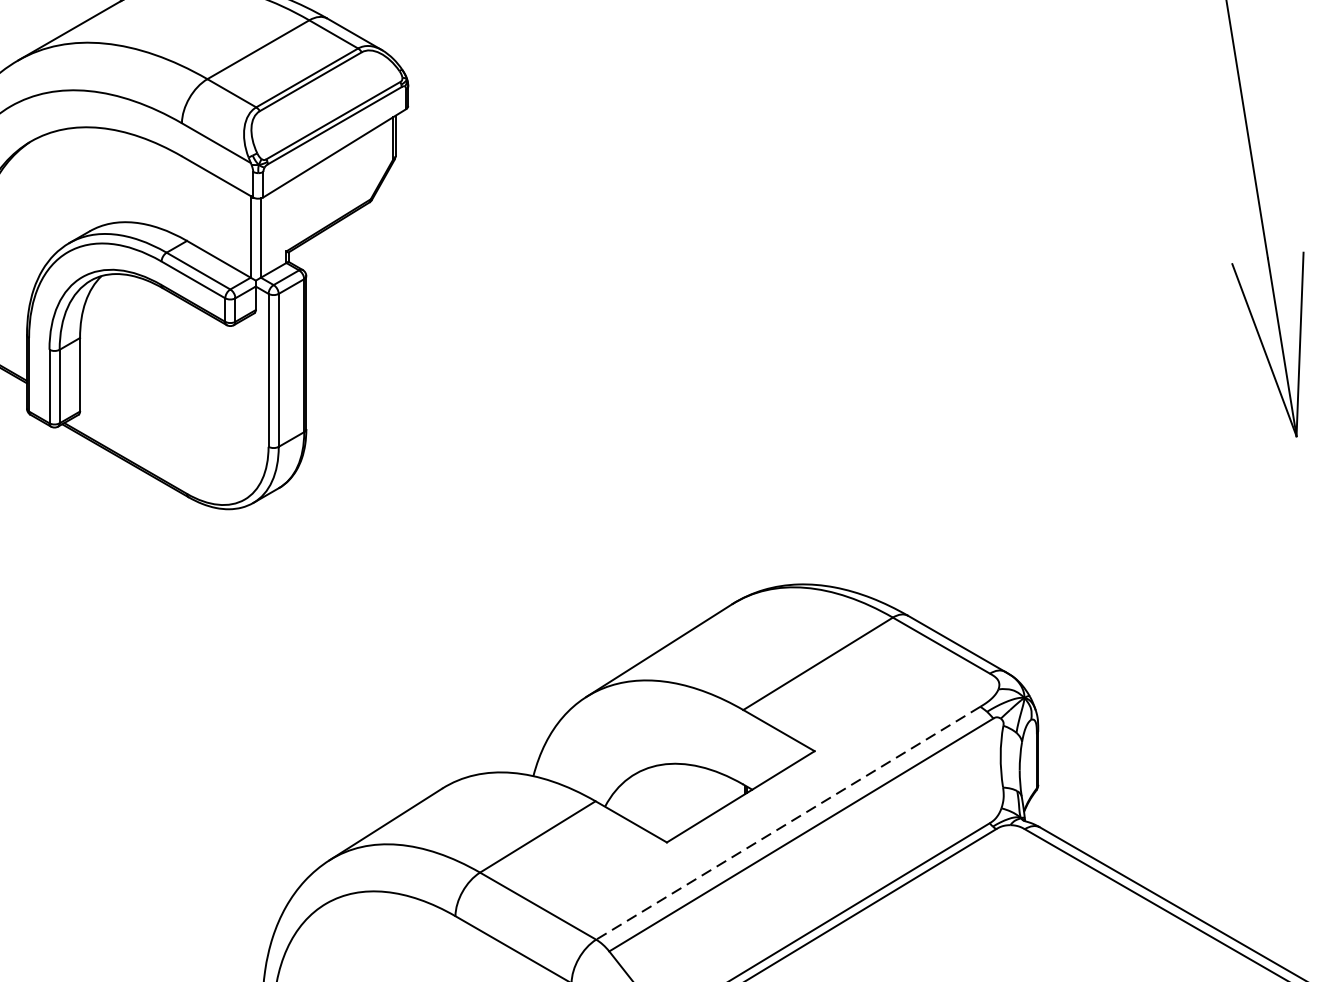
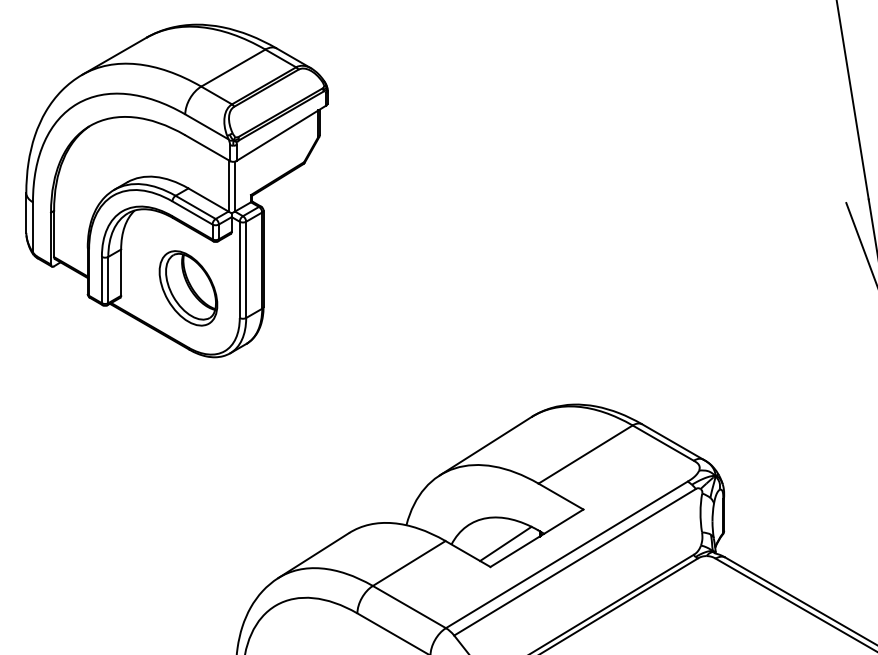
part: (187, 399) -> (188, 288), added
line: (690, 805) -> (505, 543), added
line: (787, 824) -> (566, 555), dashed -> solid

